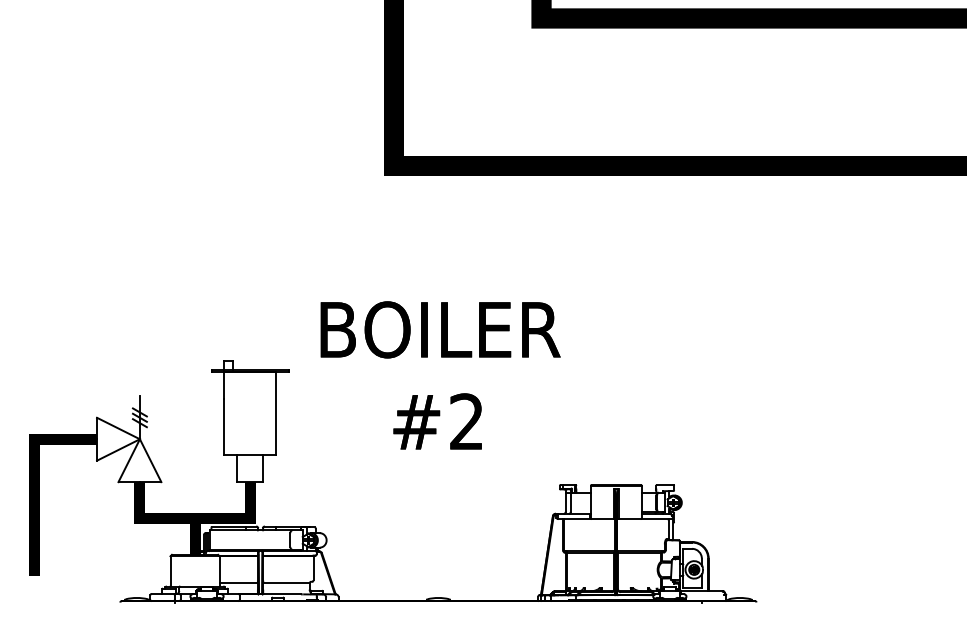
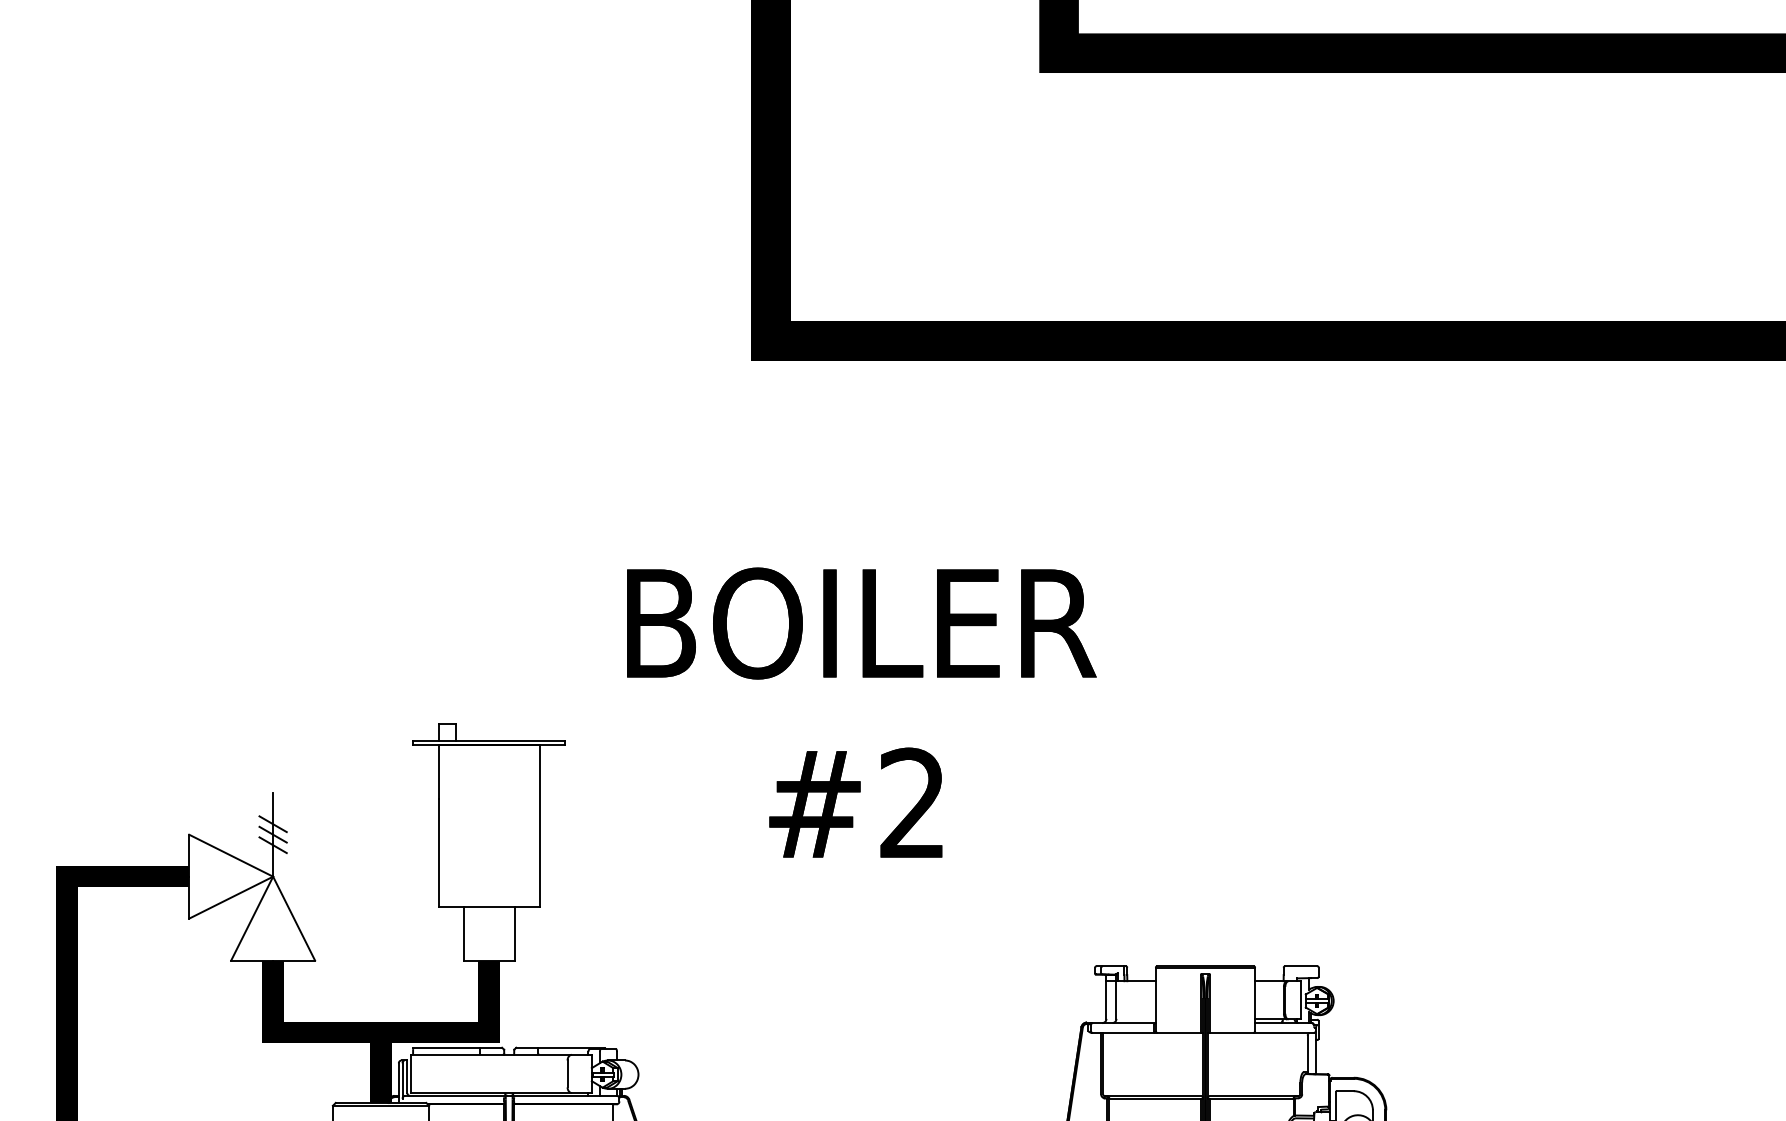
text: (440, 375) -> (861, 712), moved

